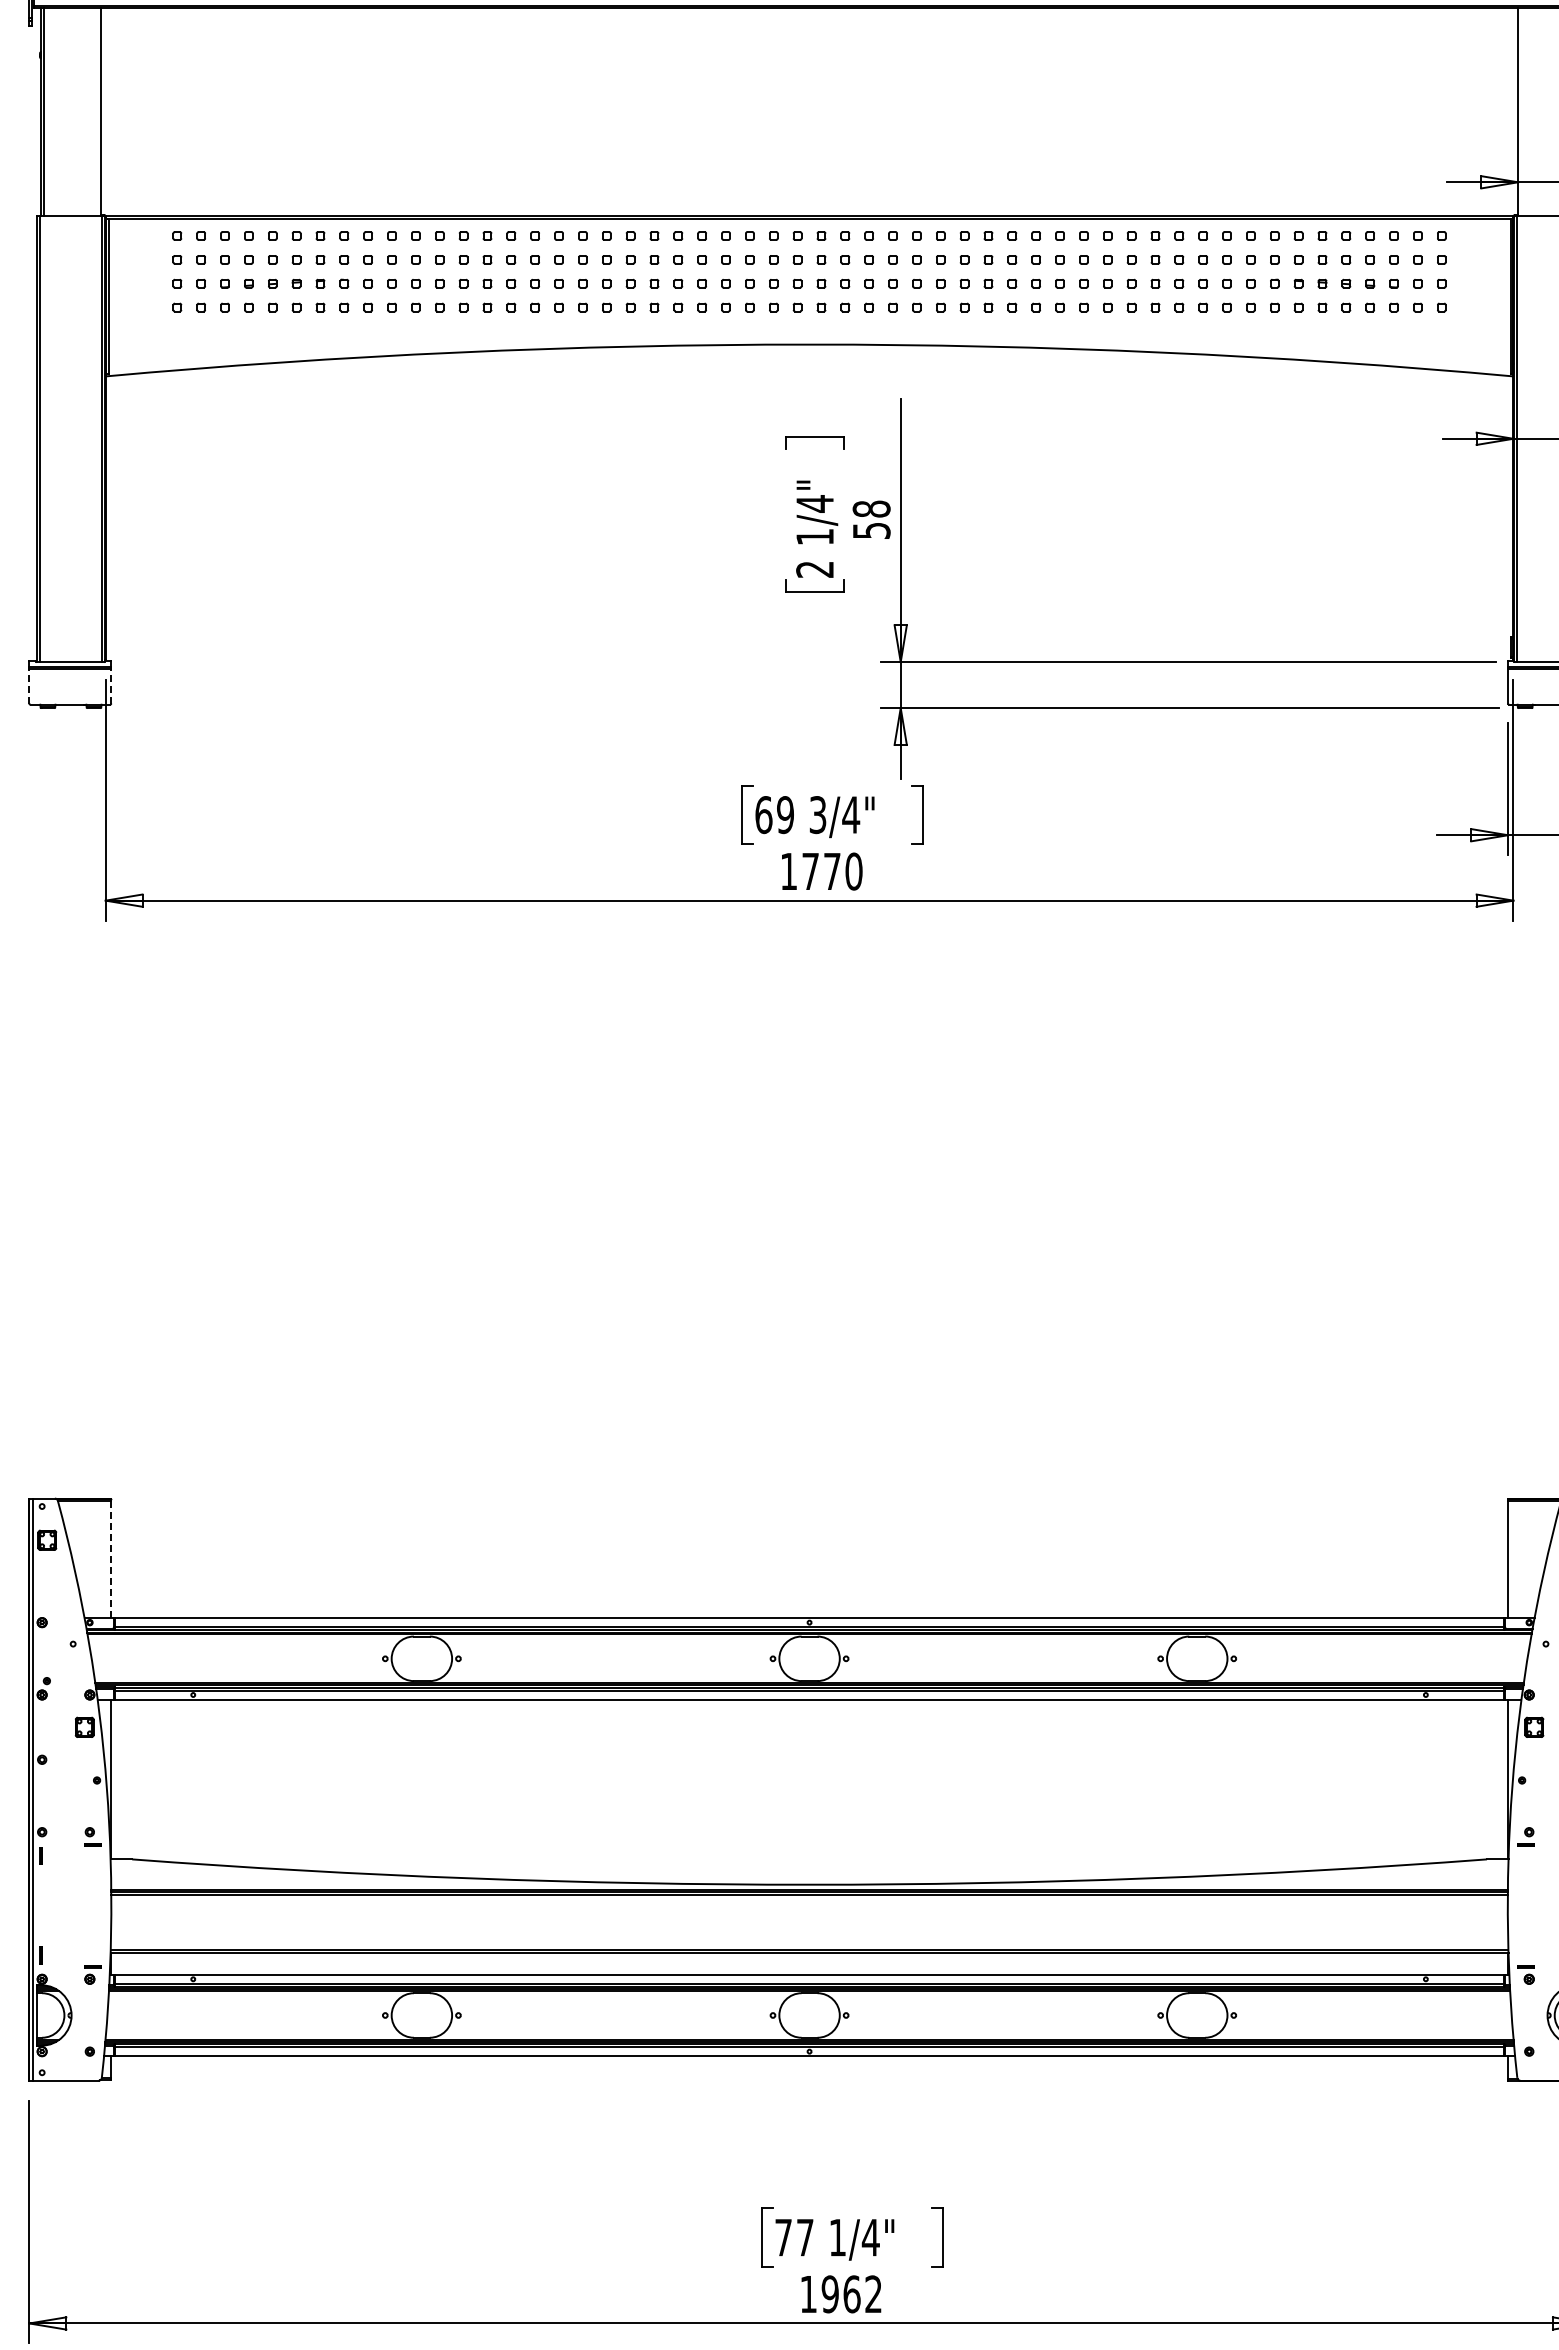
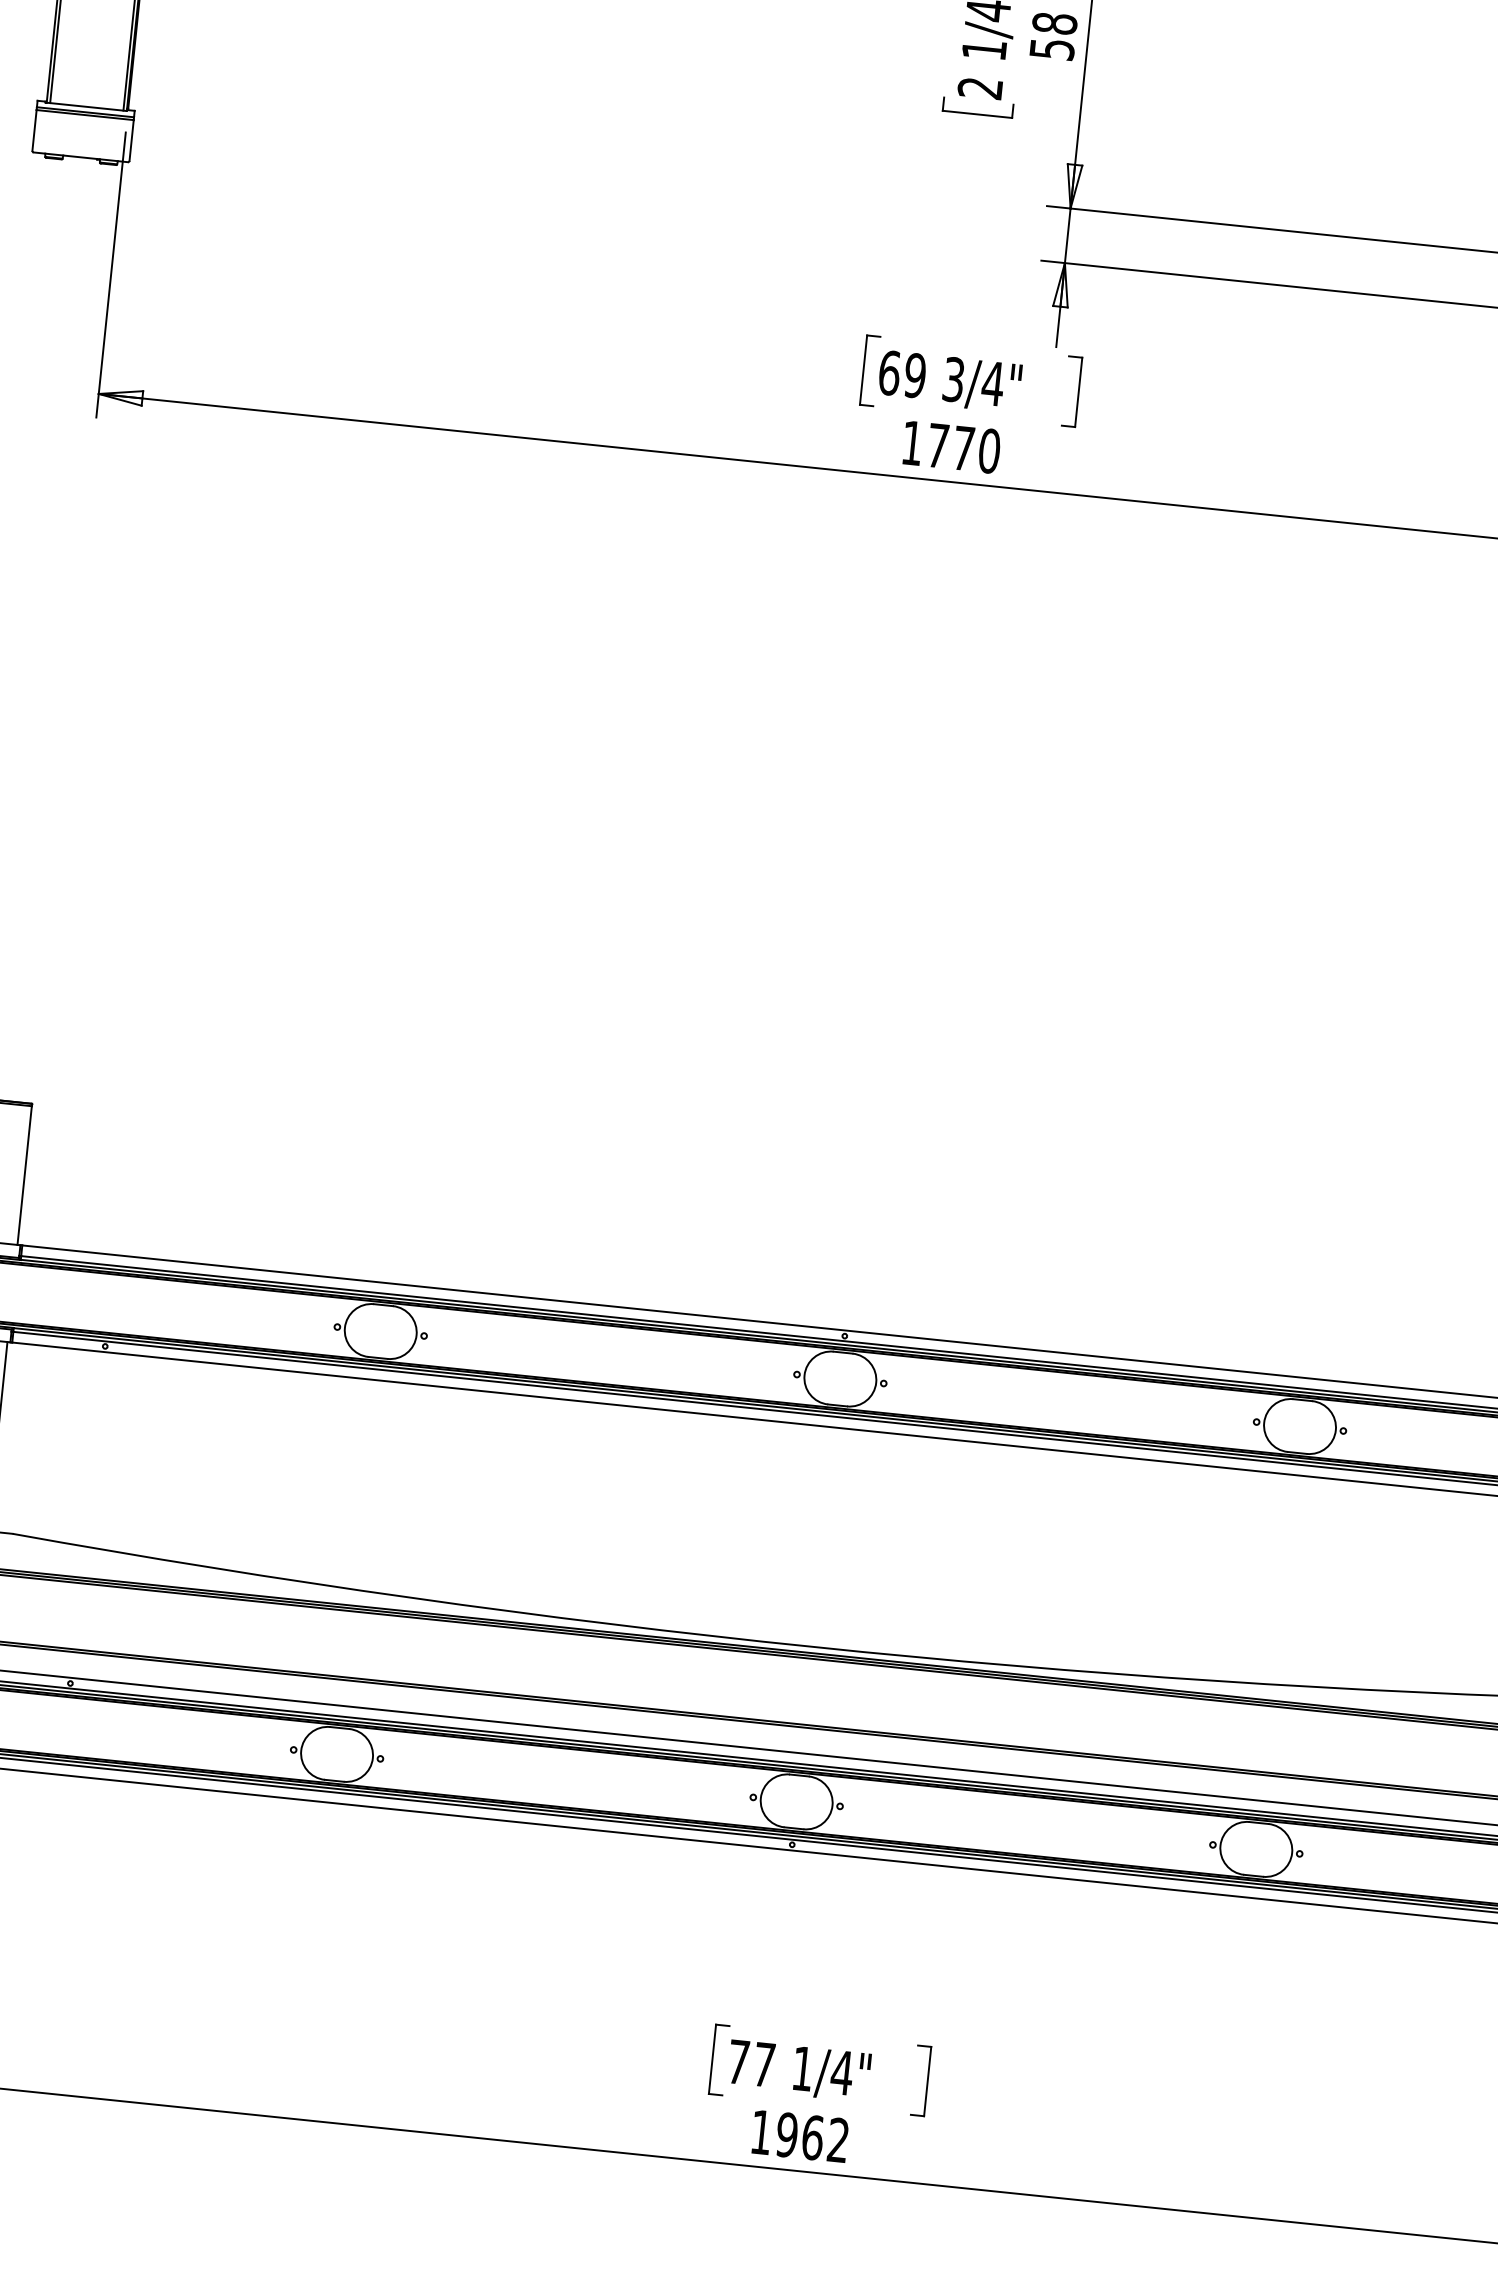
line: (29, 685) -> (34, 129), dashed -> solid
line: (111, 685) -> (132, 139), dashed -> solid
line: (111, 1559) -> (24, 1175), dashed -> solid

